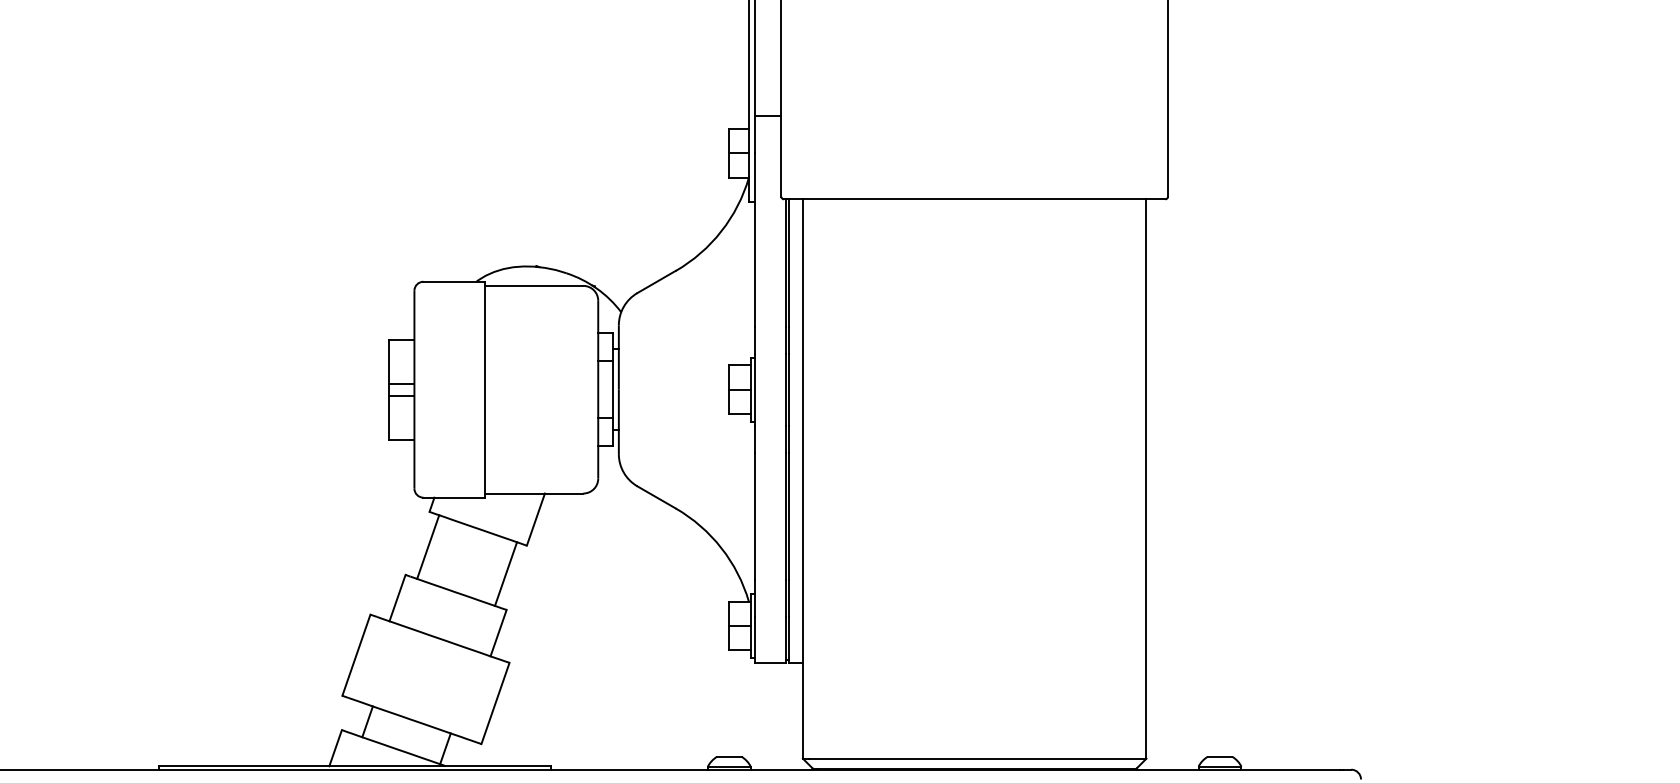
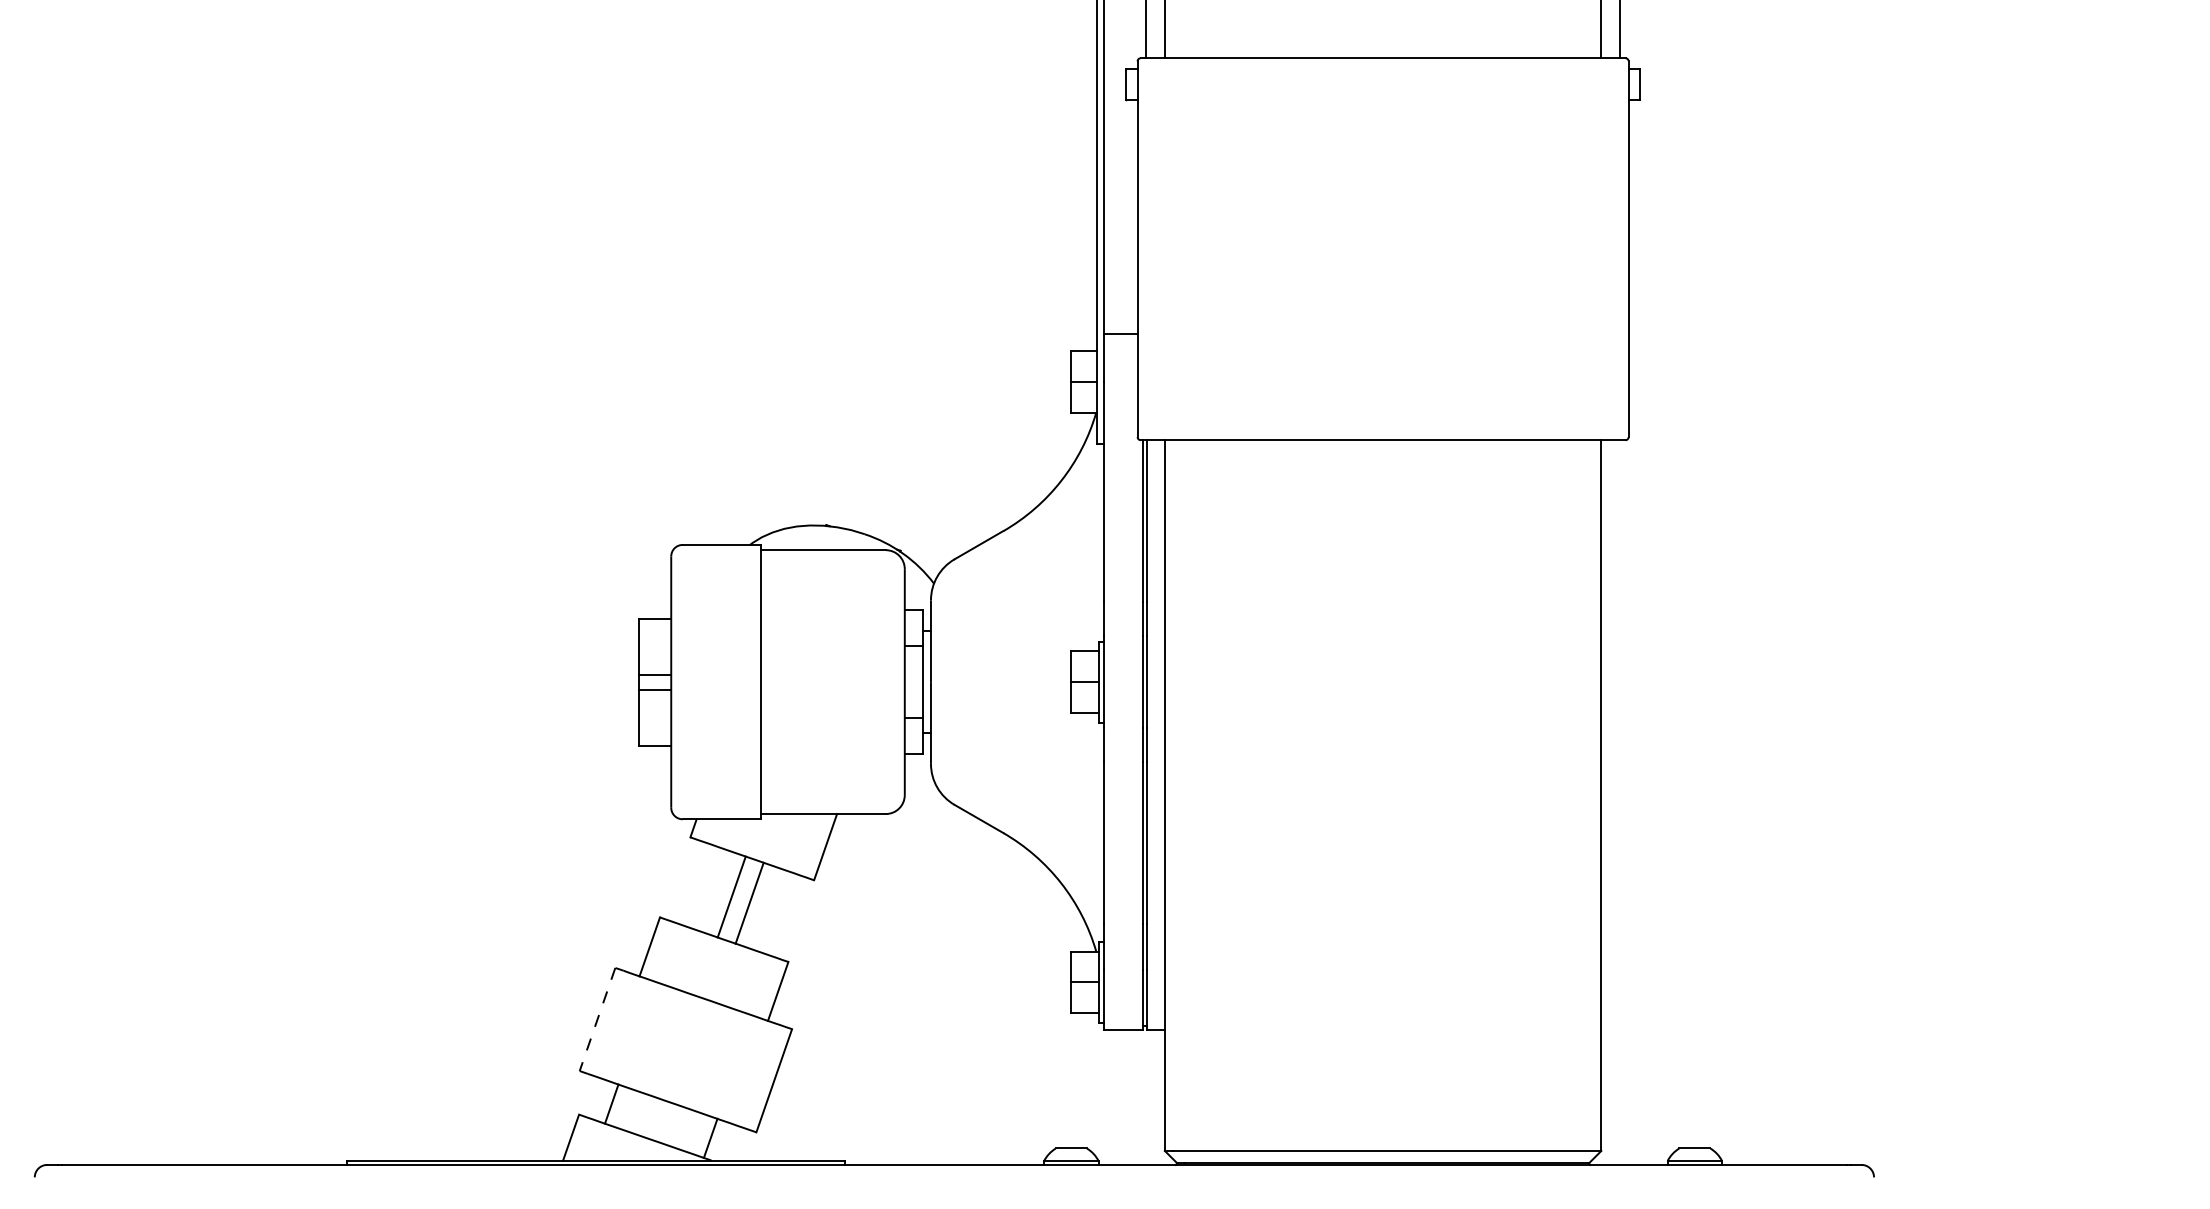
line: (428, 546) -> (731, 896), moved
line: (505, 573) -> (749, 902), moved
line: (356, 655) -> (597, 1019), solid -> dashed

